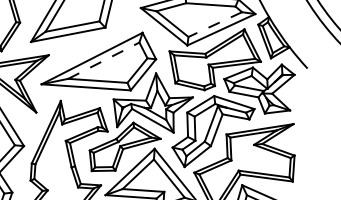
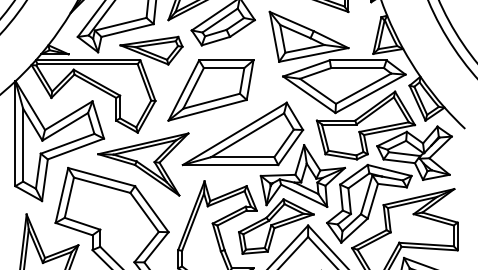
line: (215, 24) -> (363, 88), dashed -> solid
line: (103, 60) -> (247, 135), dashed -> solid

